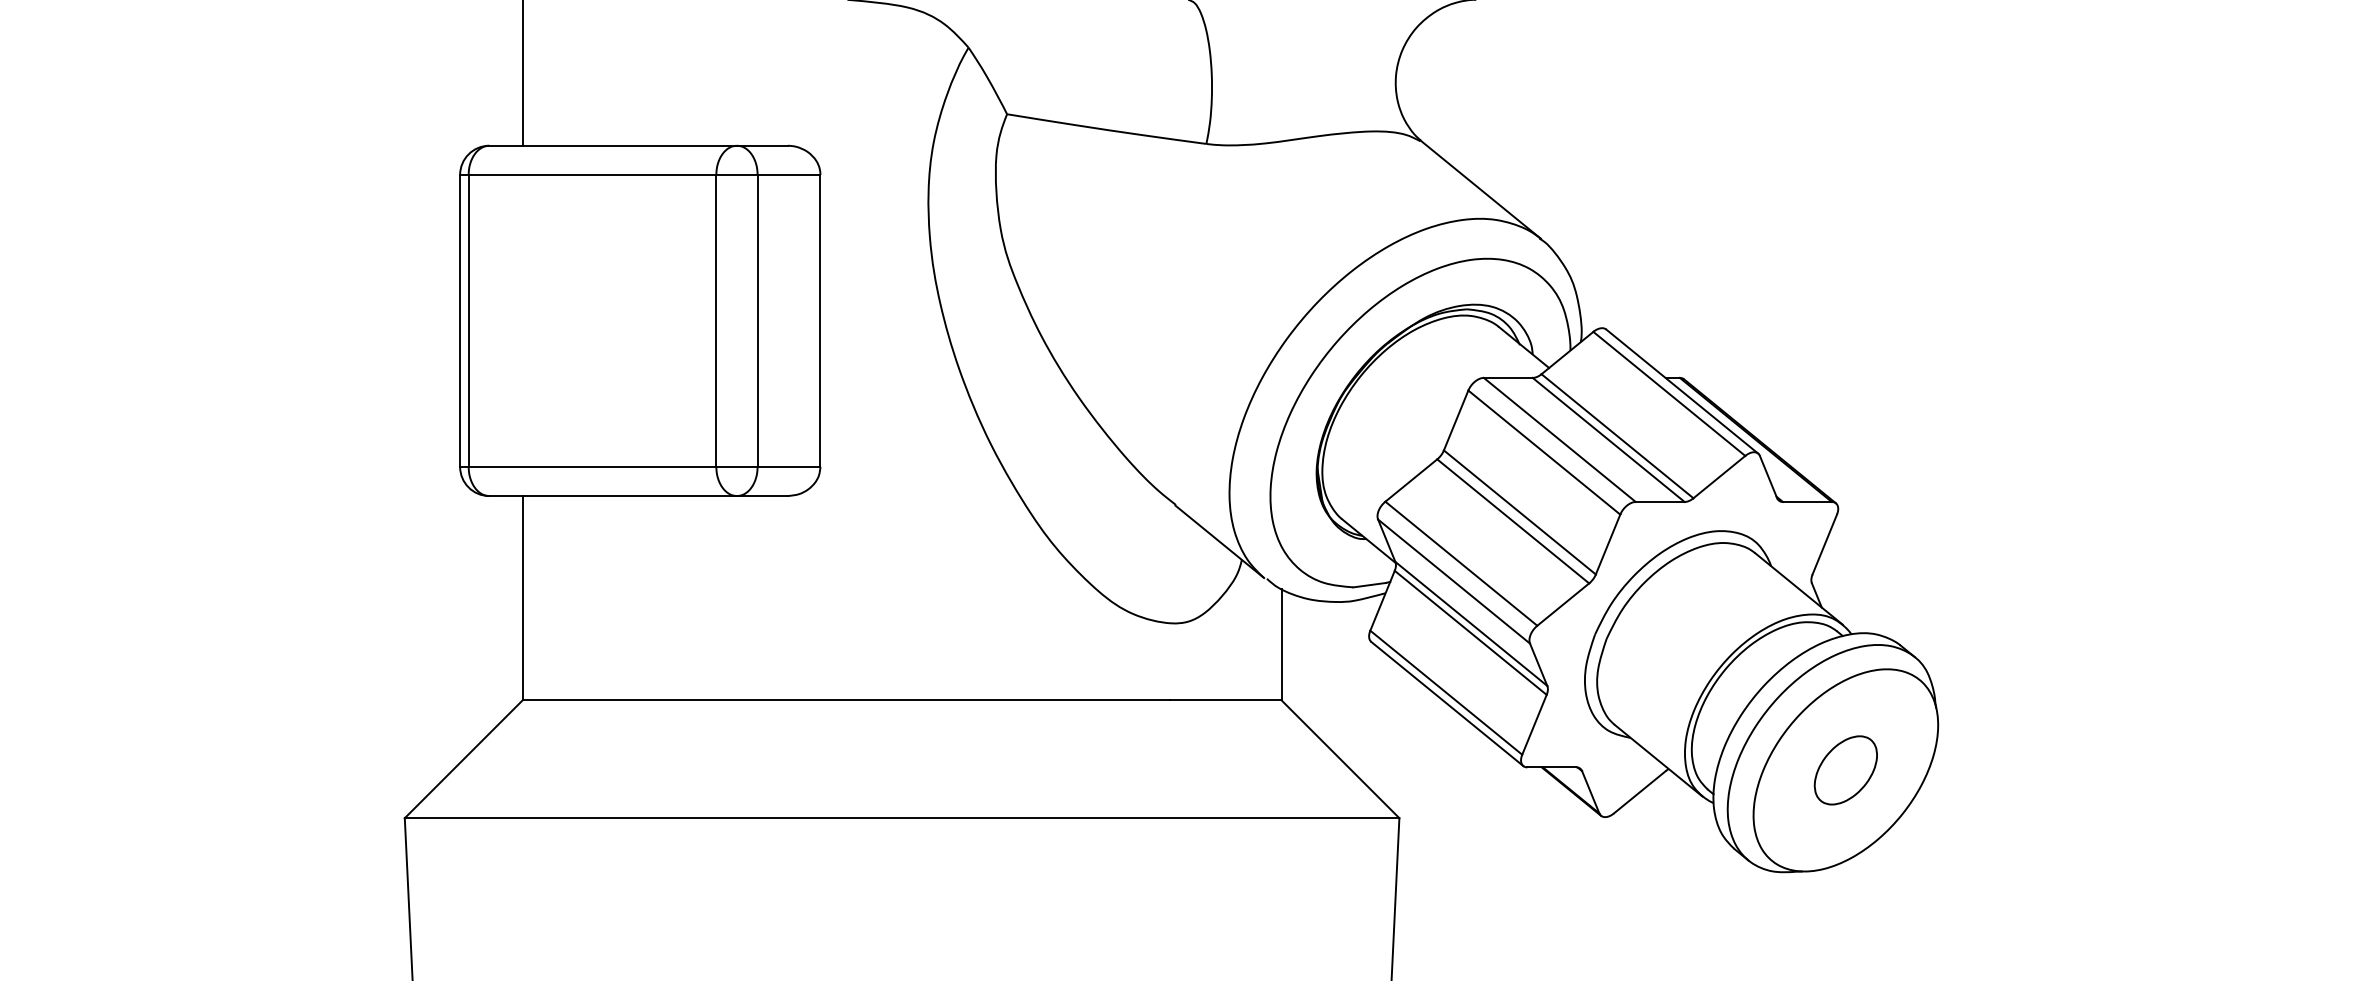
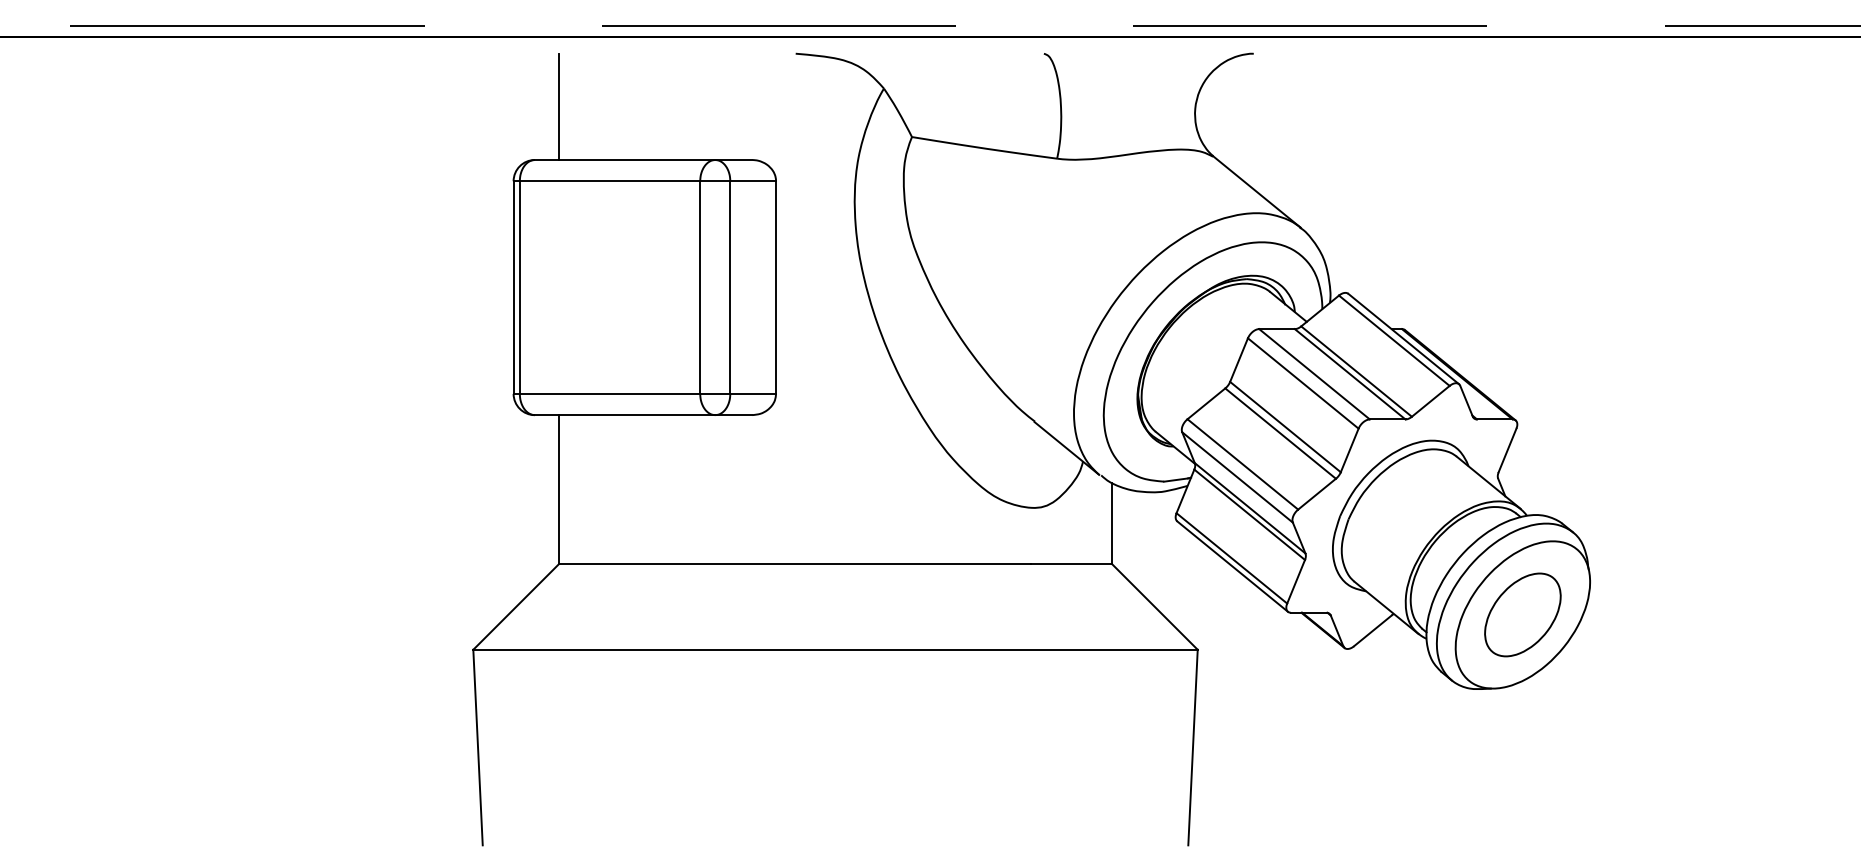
part: (1845, 769) -> (1522, 614), size x1.67

